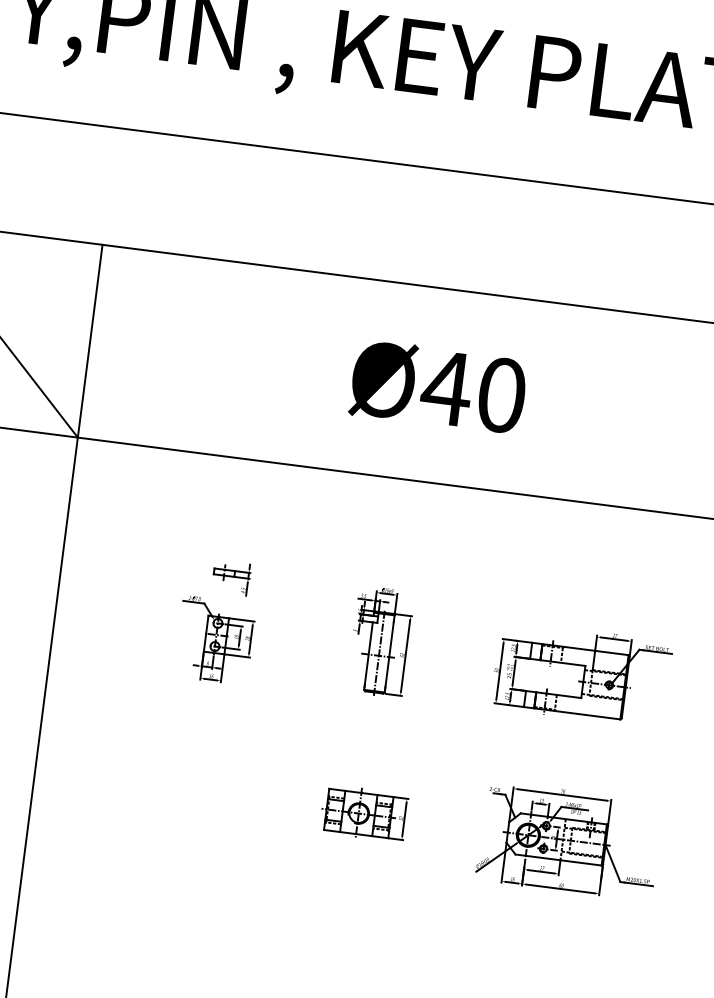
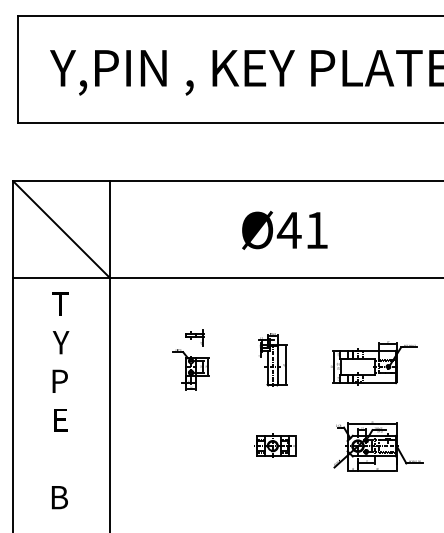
text: (500, 395) -> (316, 230), Ø40 -> Ø41

